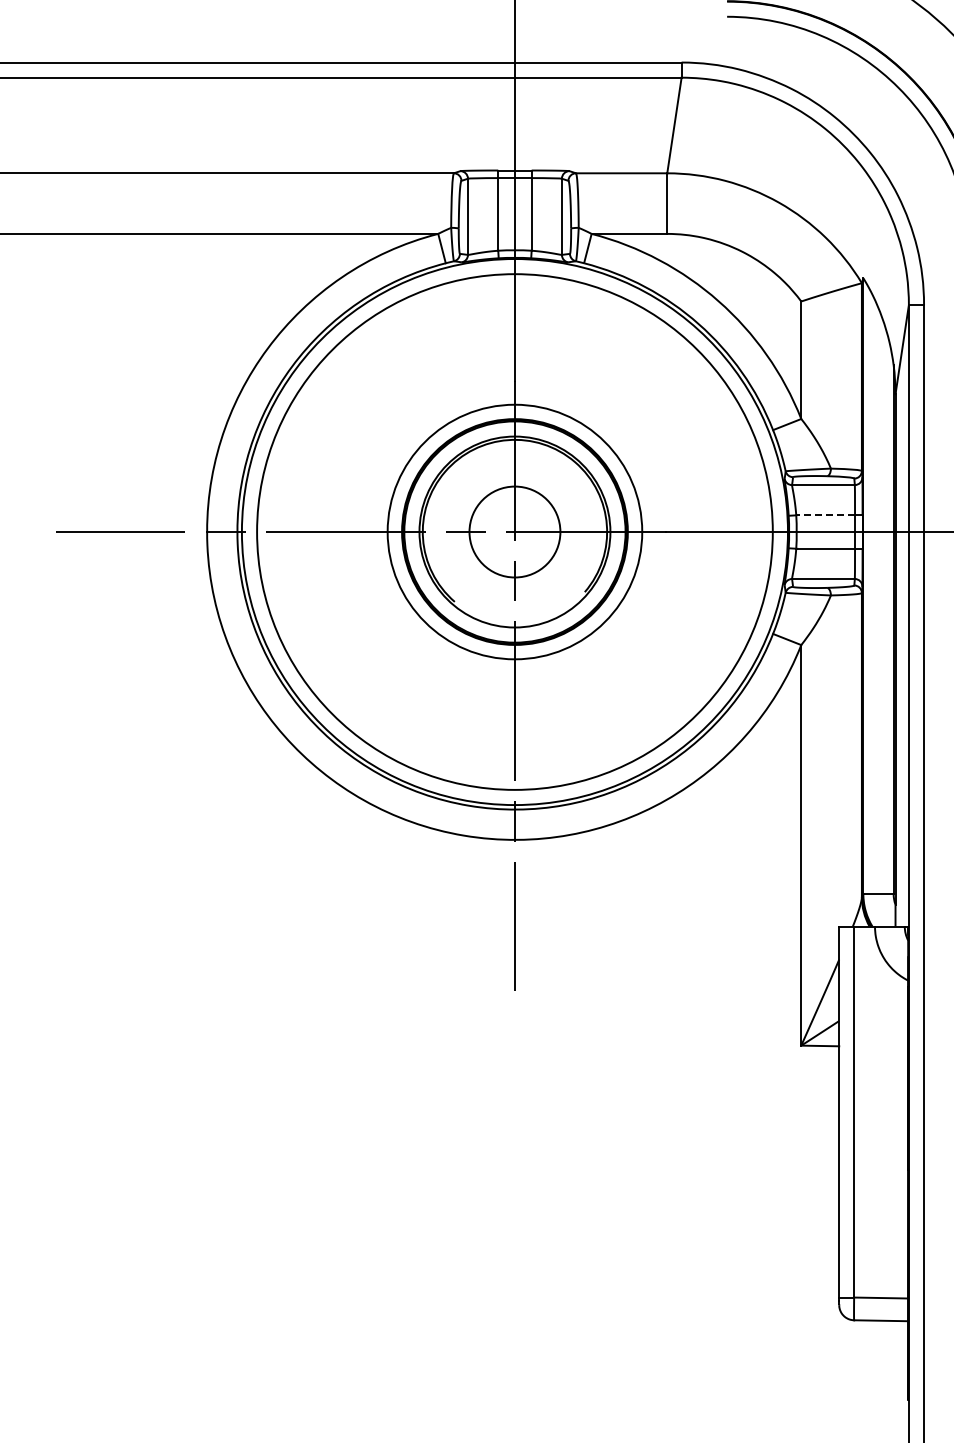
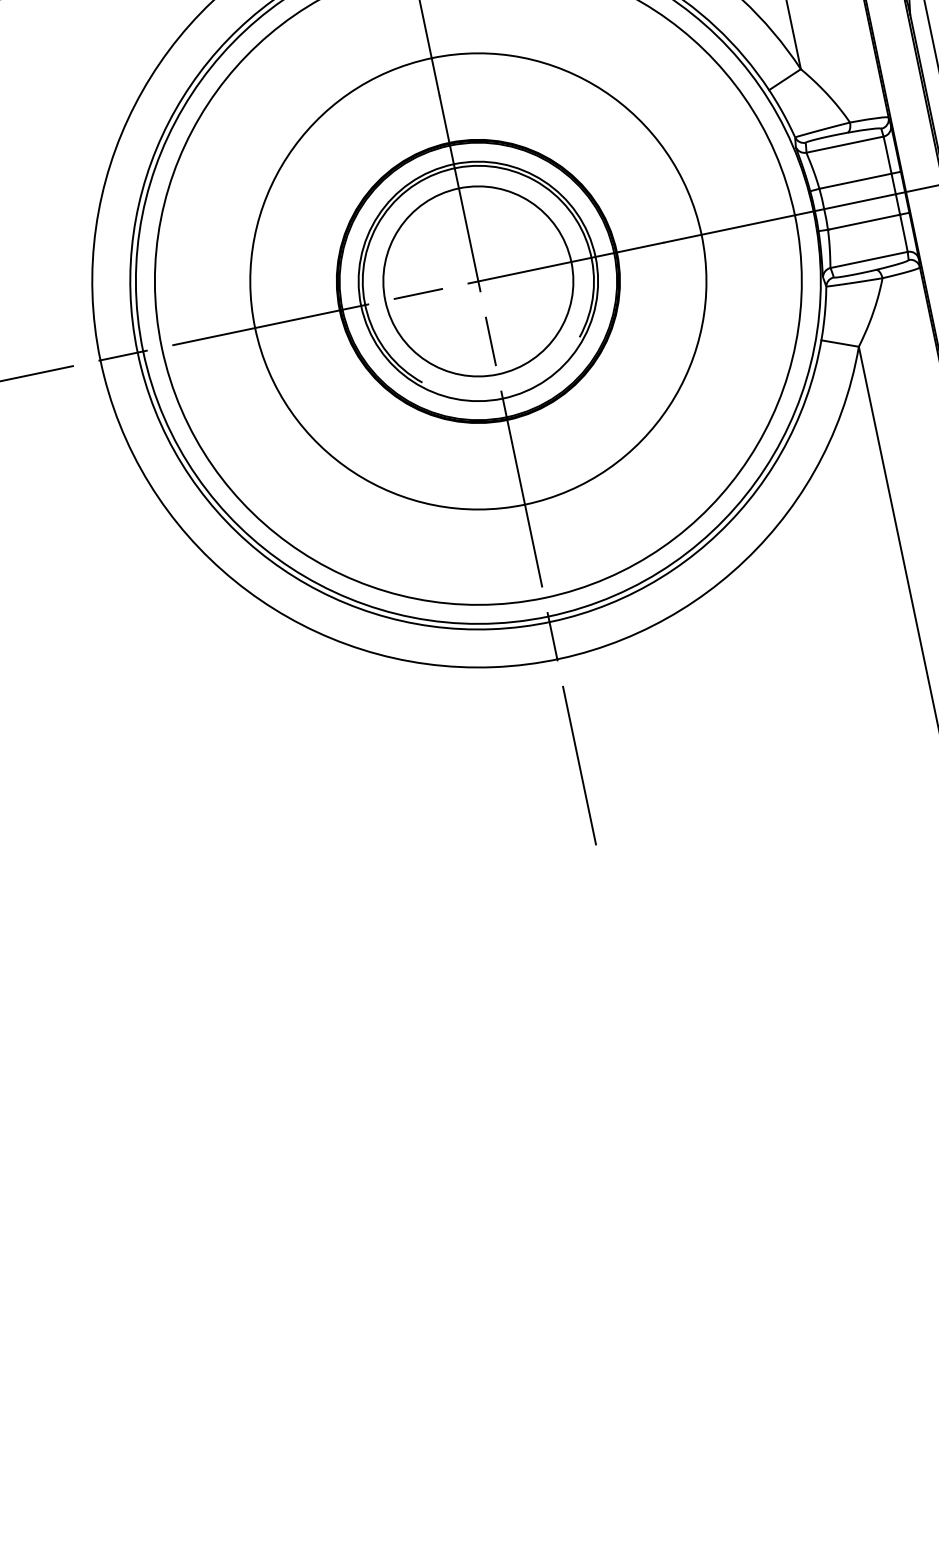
line: (825, 515) -> (855, 181), dashed -> solid
circle: (514, 531) -> (477, 280), size x1.43
circle: (514, 531) -> (477, 280), size x1.67

